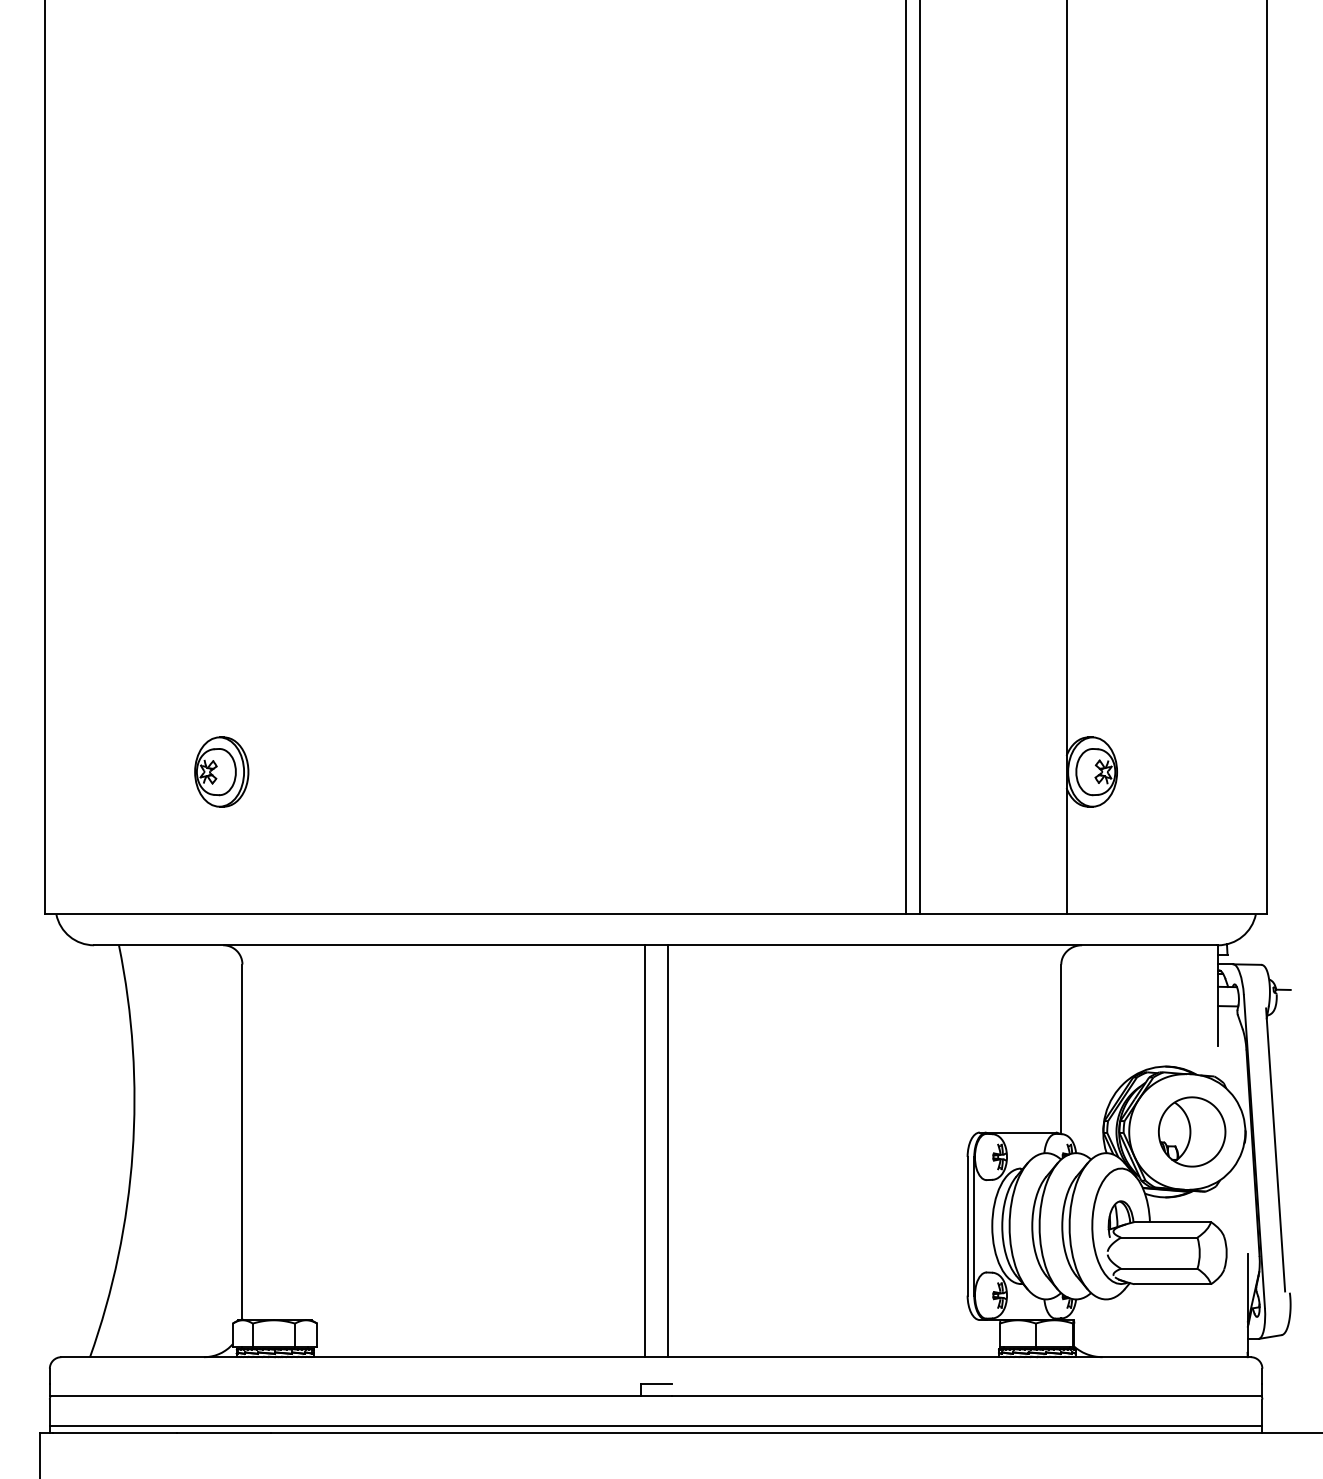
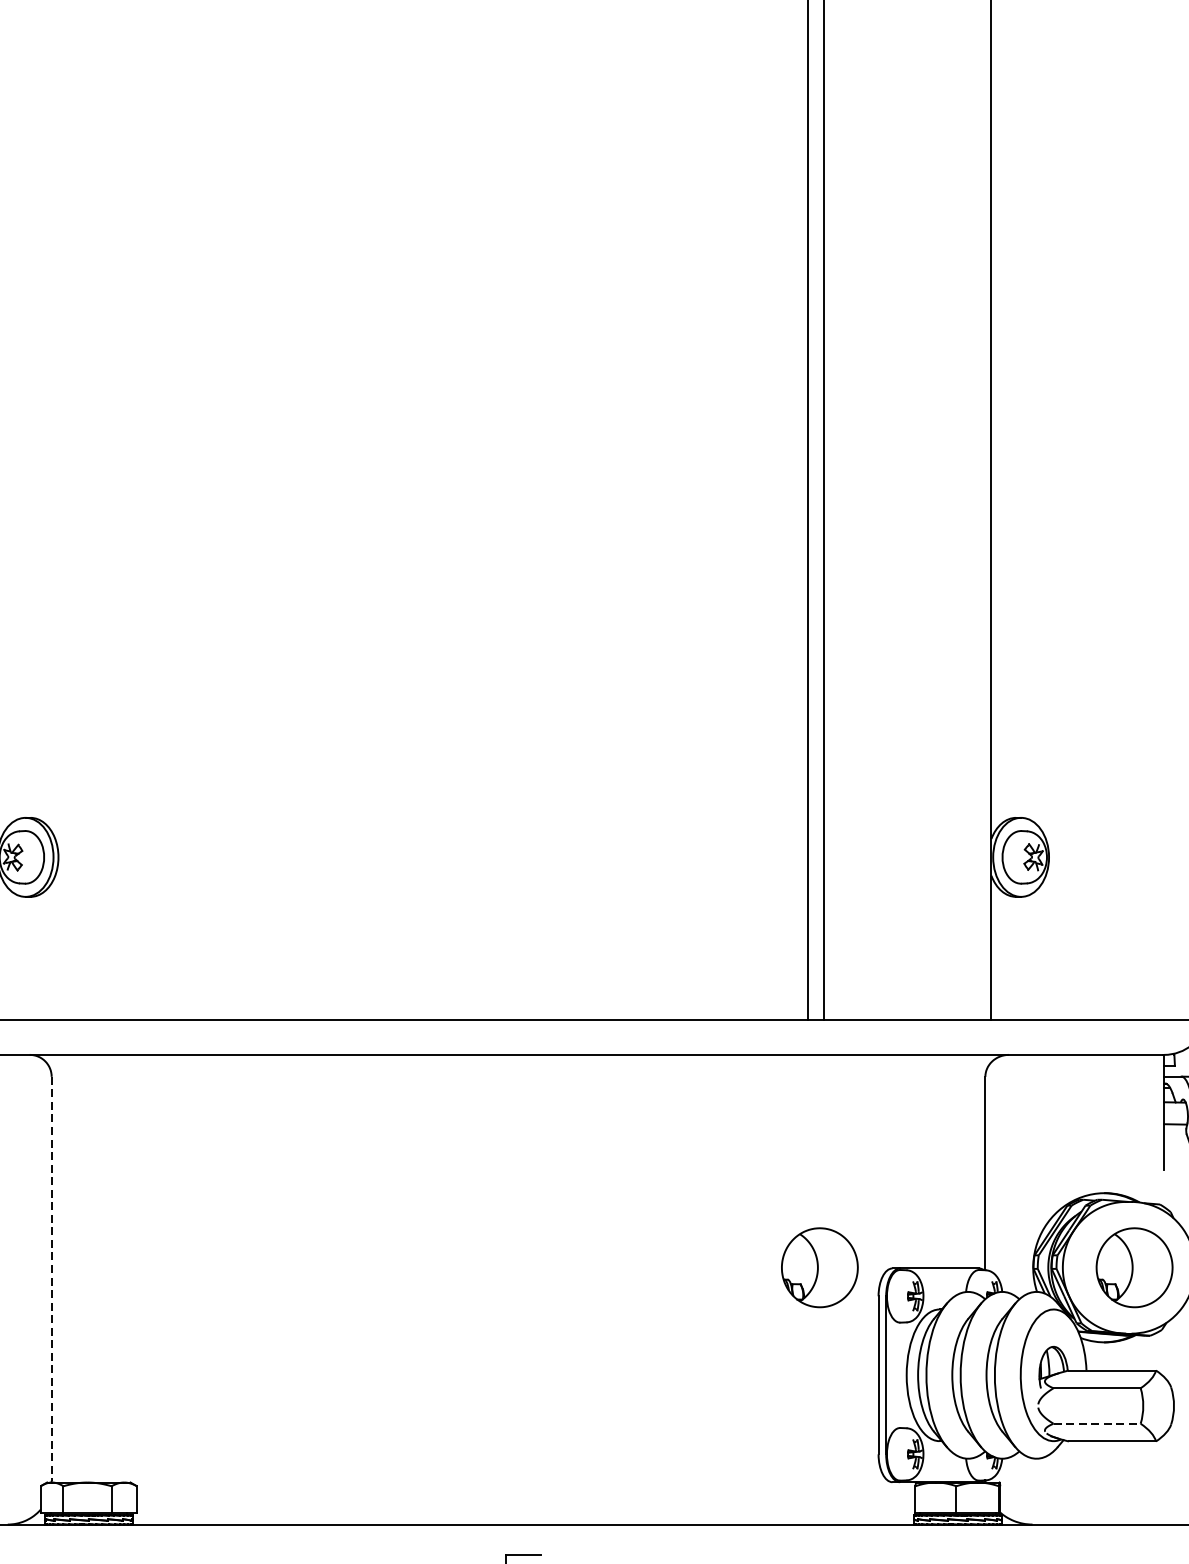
part: (916, 1131) -> (820, 1267), added
line: (242, 1142) -> (51, 1279), solid -> dashed
line: (644, 1151) -> (510, 1290), removed
line: (667, 1151) -> (536, 1290), removed
line: (1159, 1268) -> (1097, 1423), solid -> dashed

